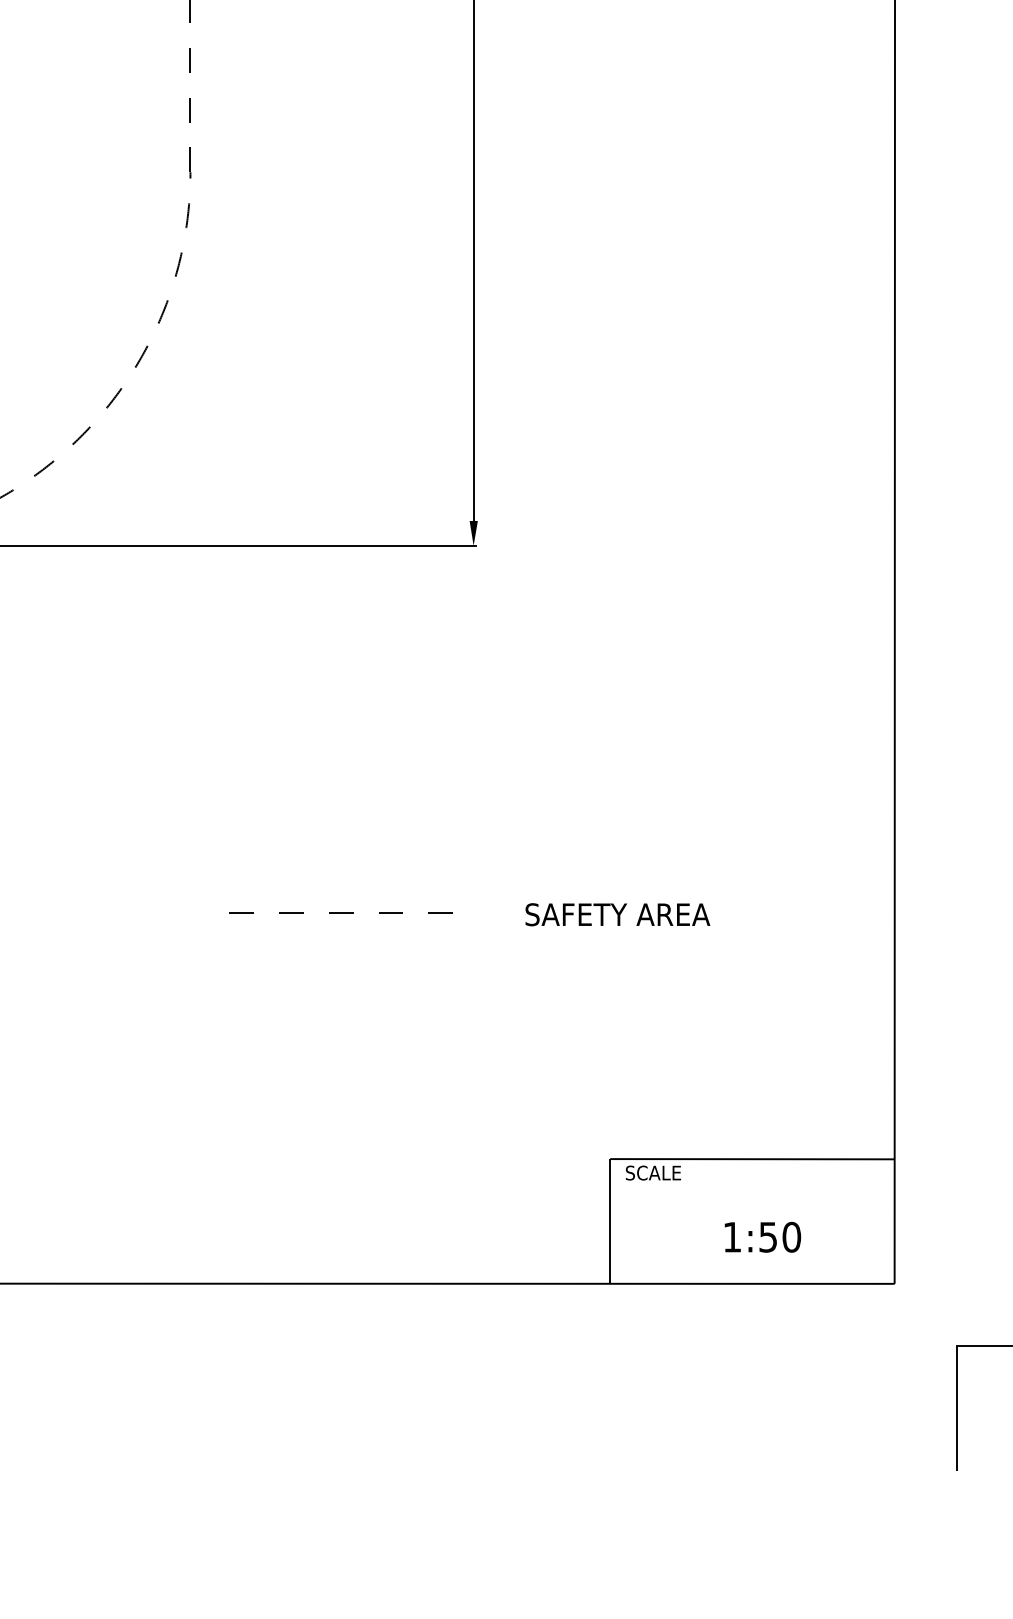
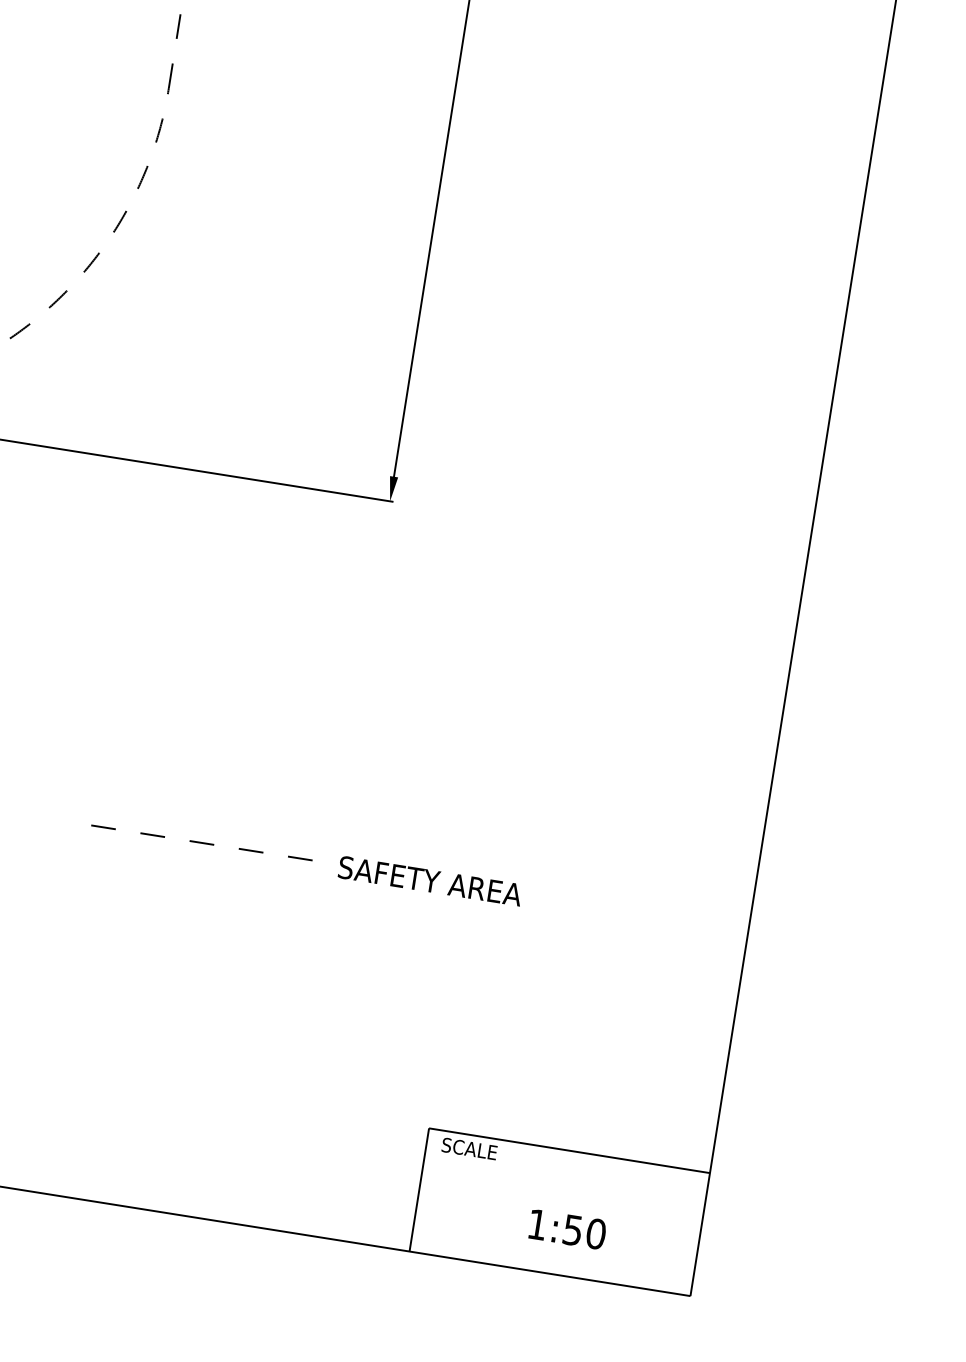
text: (617, 914) -> (430, 880), moved

